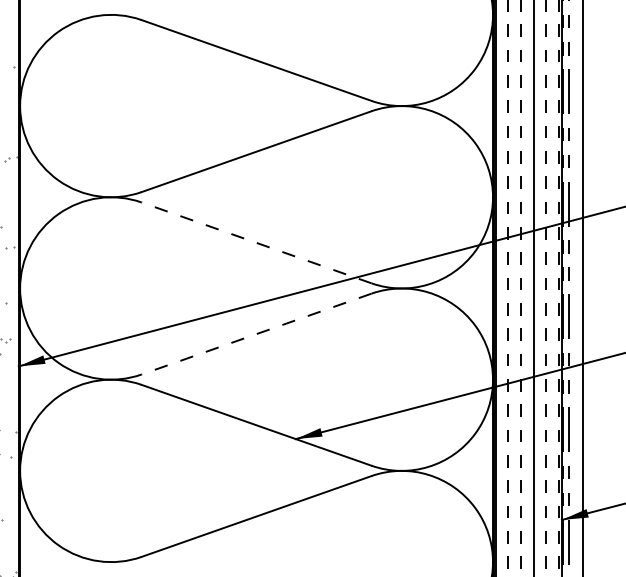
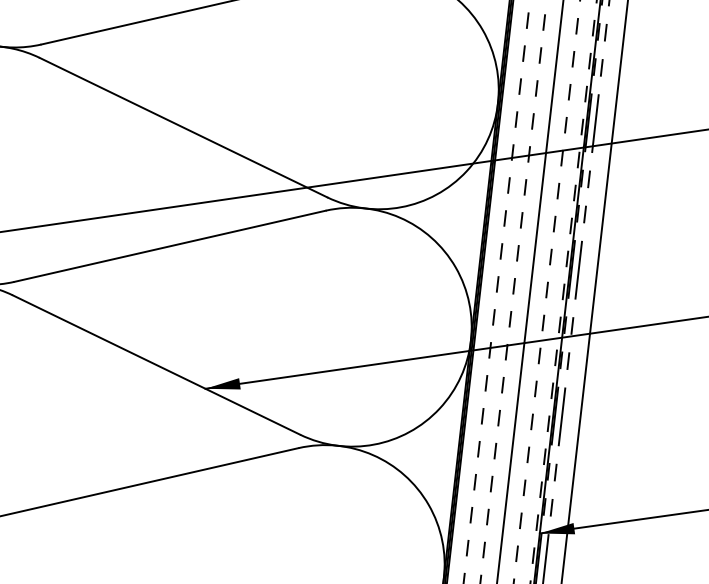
line: (256, 242) -> (183, 127), dashed -> solid
line: (256, 334) -> (169, 246), dashed -> solid

